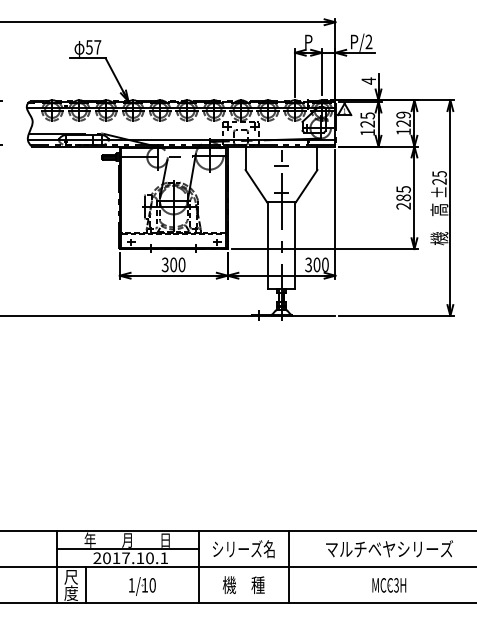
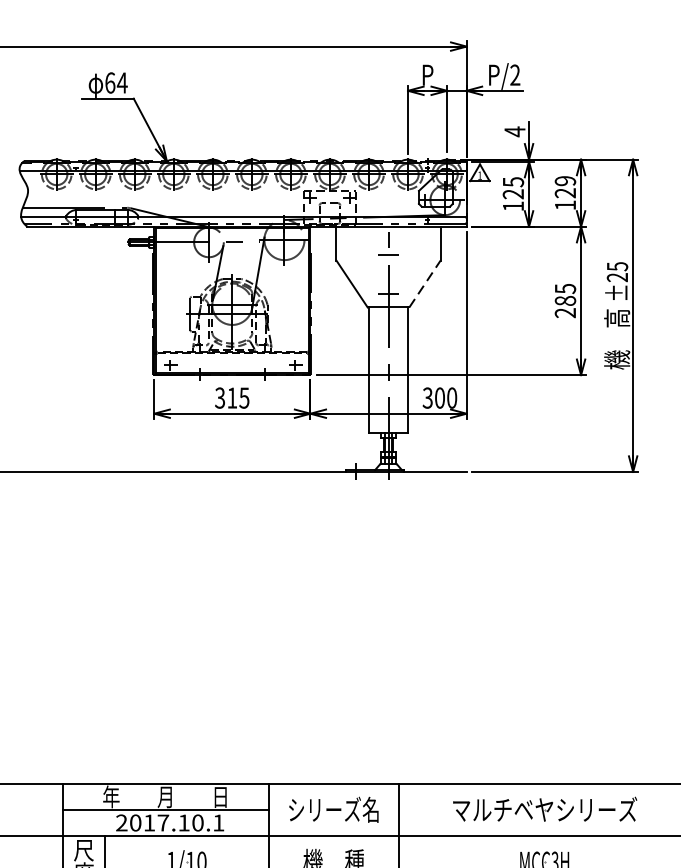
text: (93, 47) -> (116, 83), 57 -> 64
line: (306, 185) -> (424, 283), solid -> dashed
text: (177, 264) -> (237, 397), 300 -> 315

